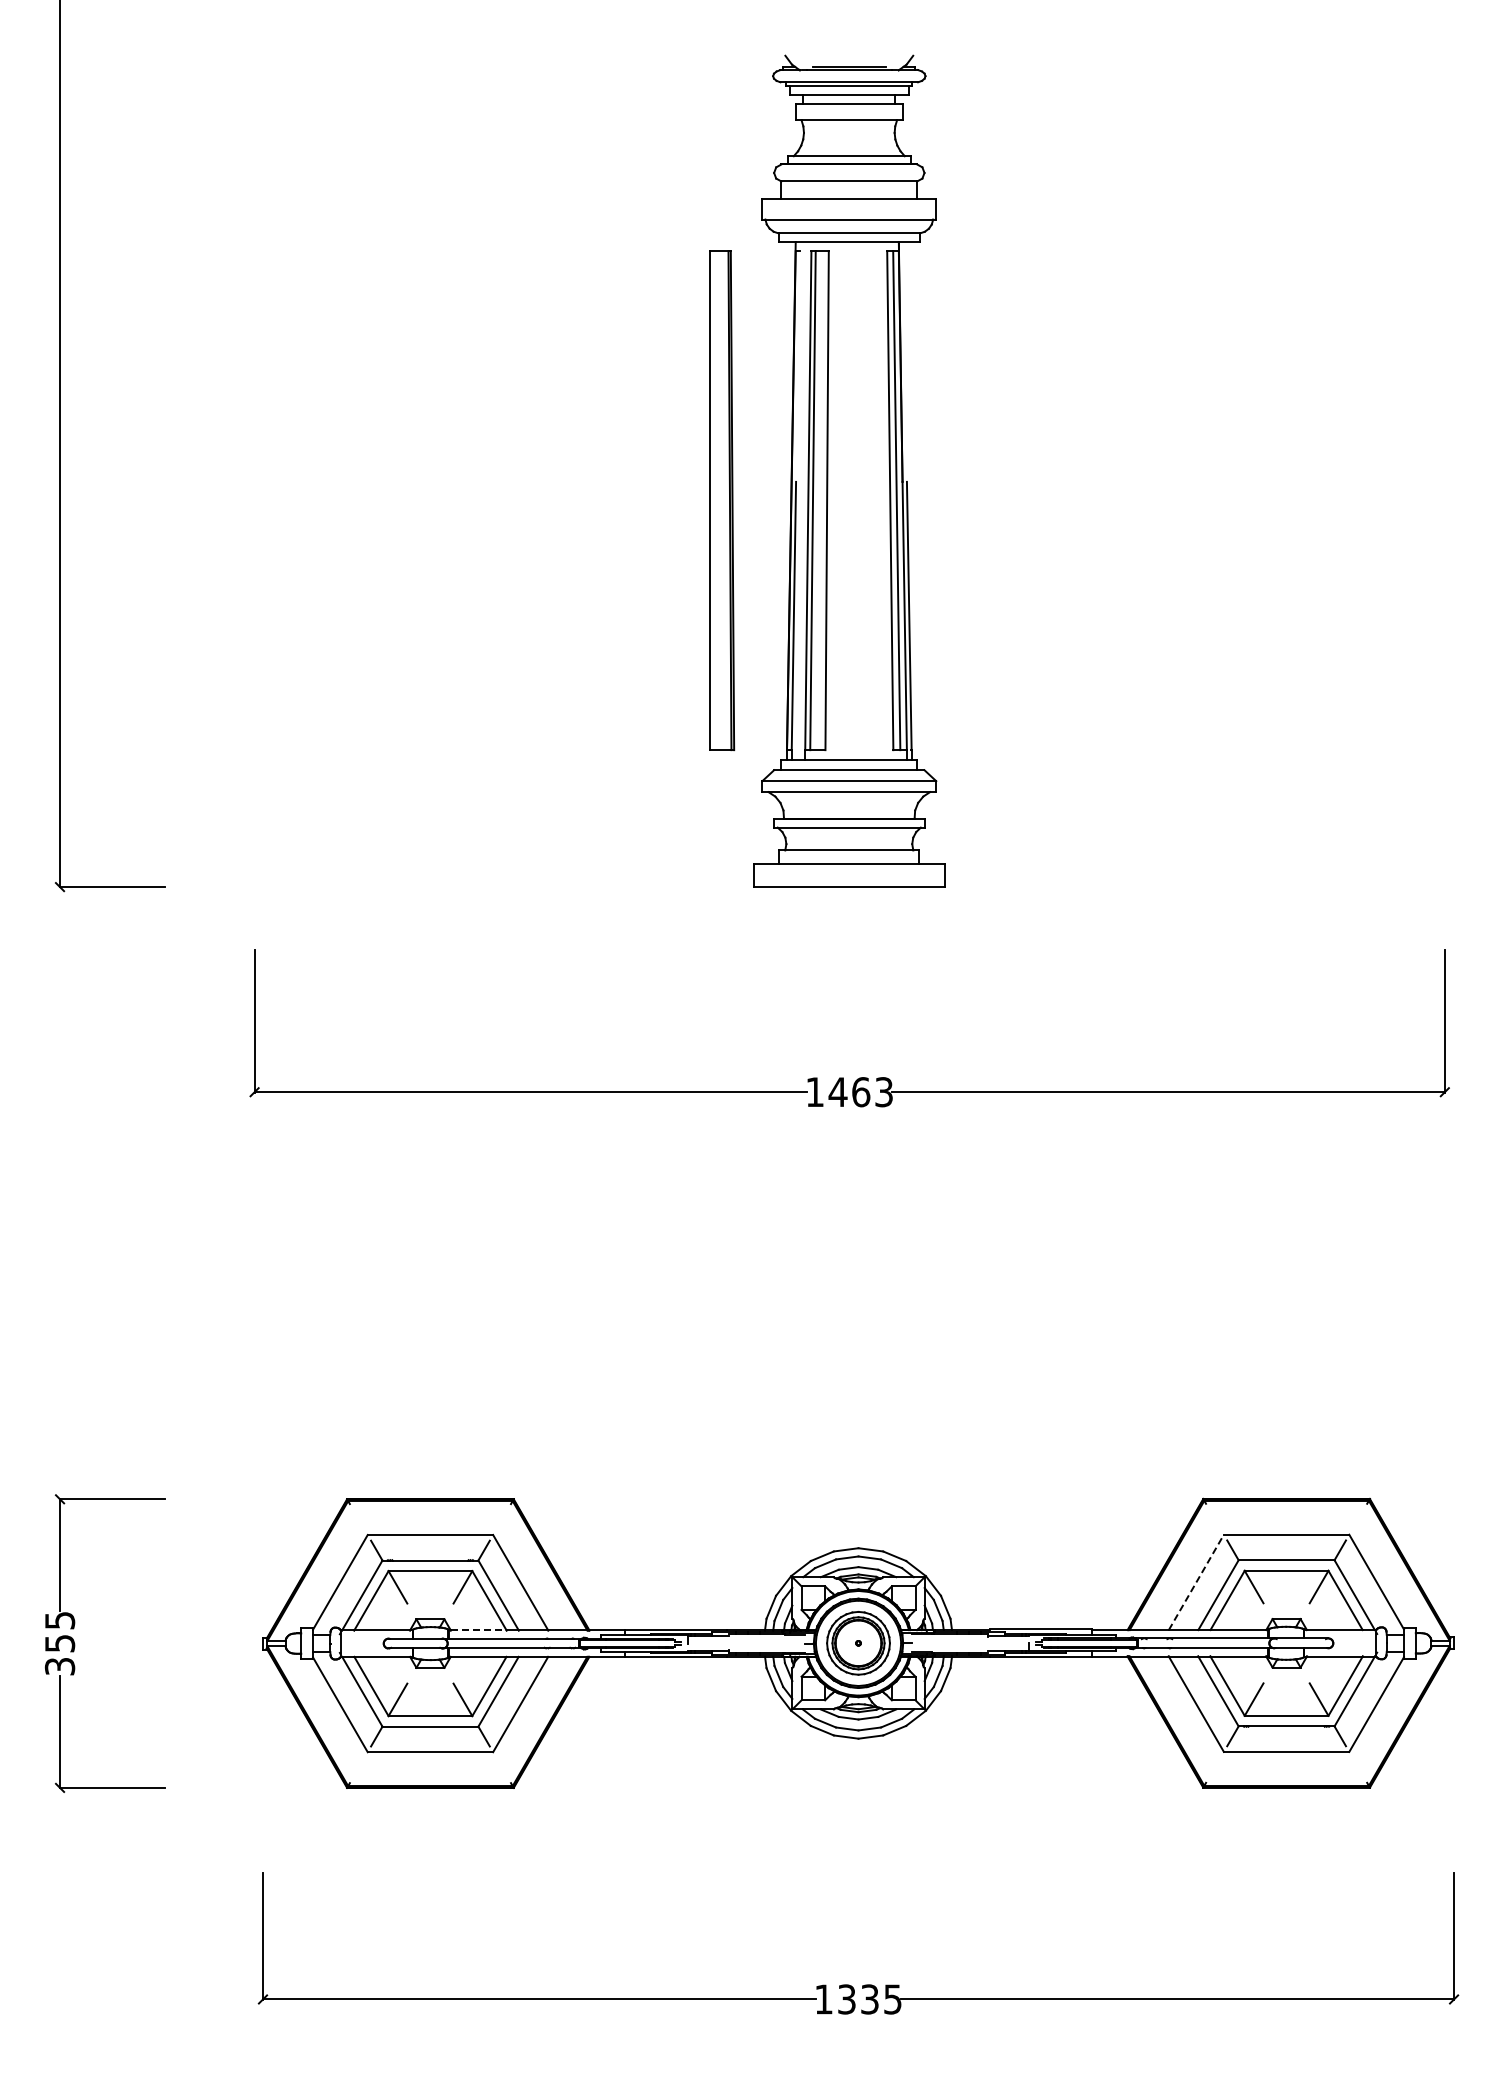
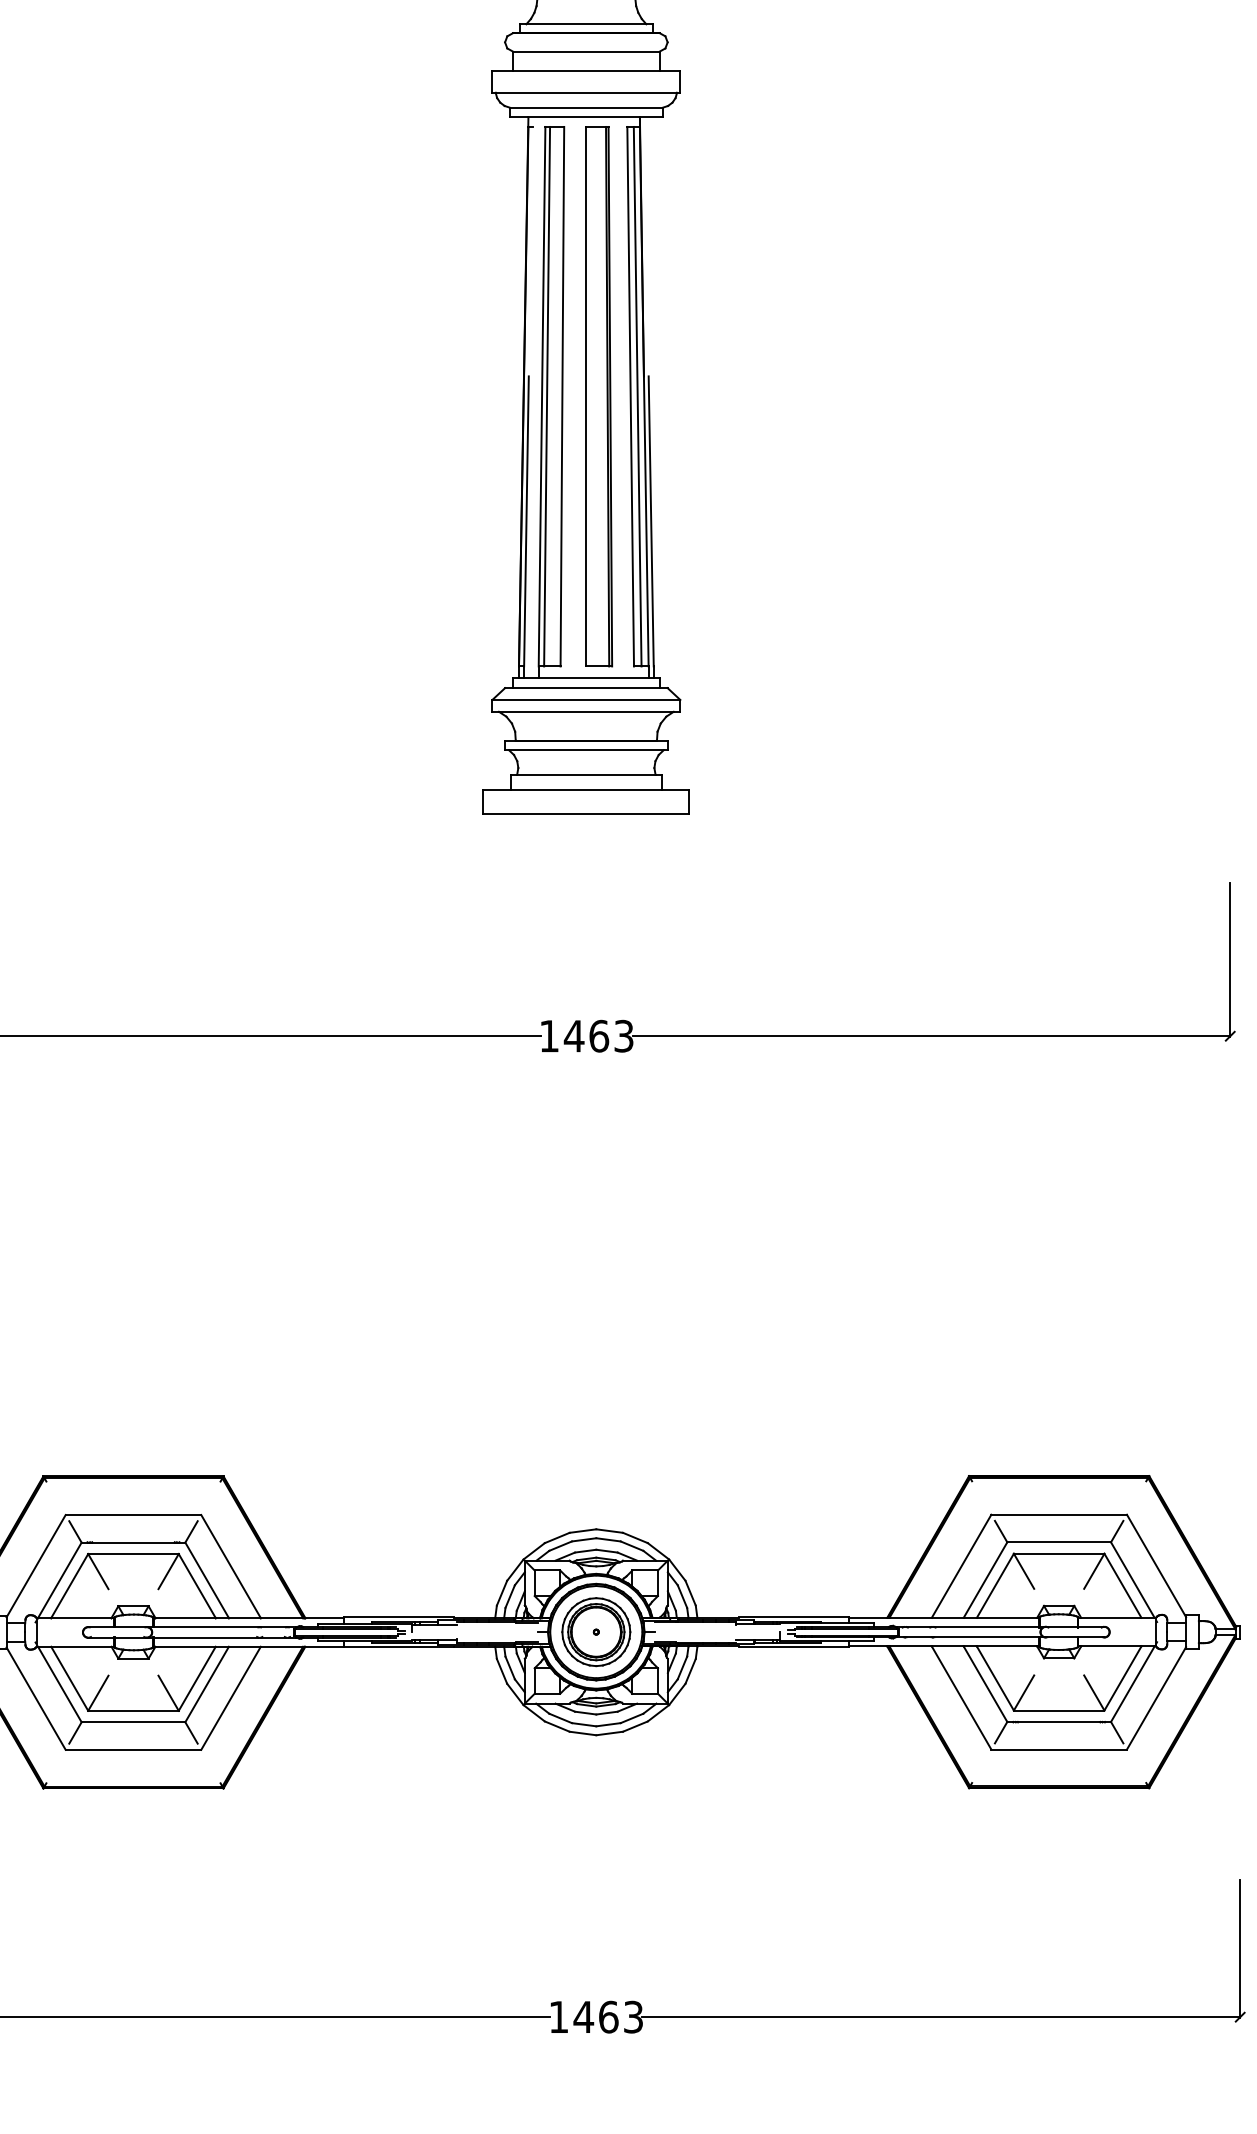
part: (722, 500) -> (599, 396), moved
line: (1196, 1581) -> (961, 1565), dashed -> solid
line: (478, 1630) -> (185, 1618), dashed -> solid
text: (869, 1999) -> (608, 2017), 1335 -> 1463

